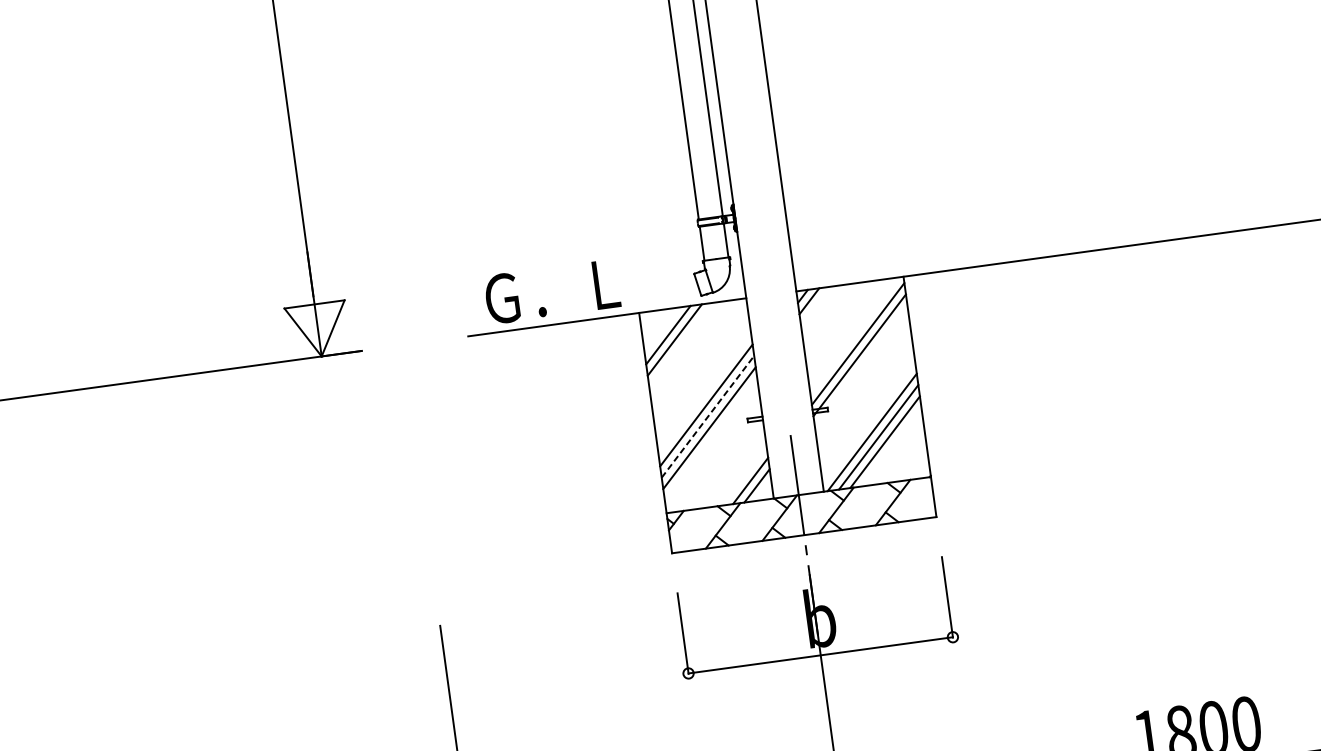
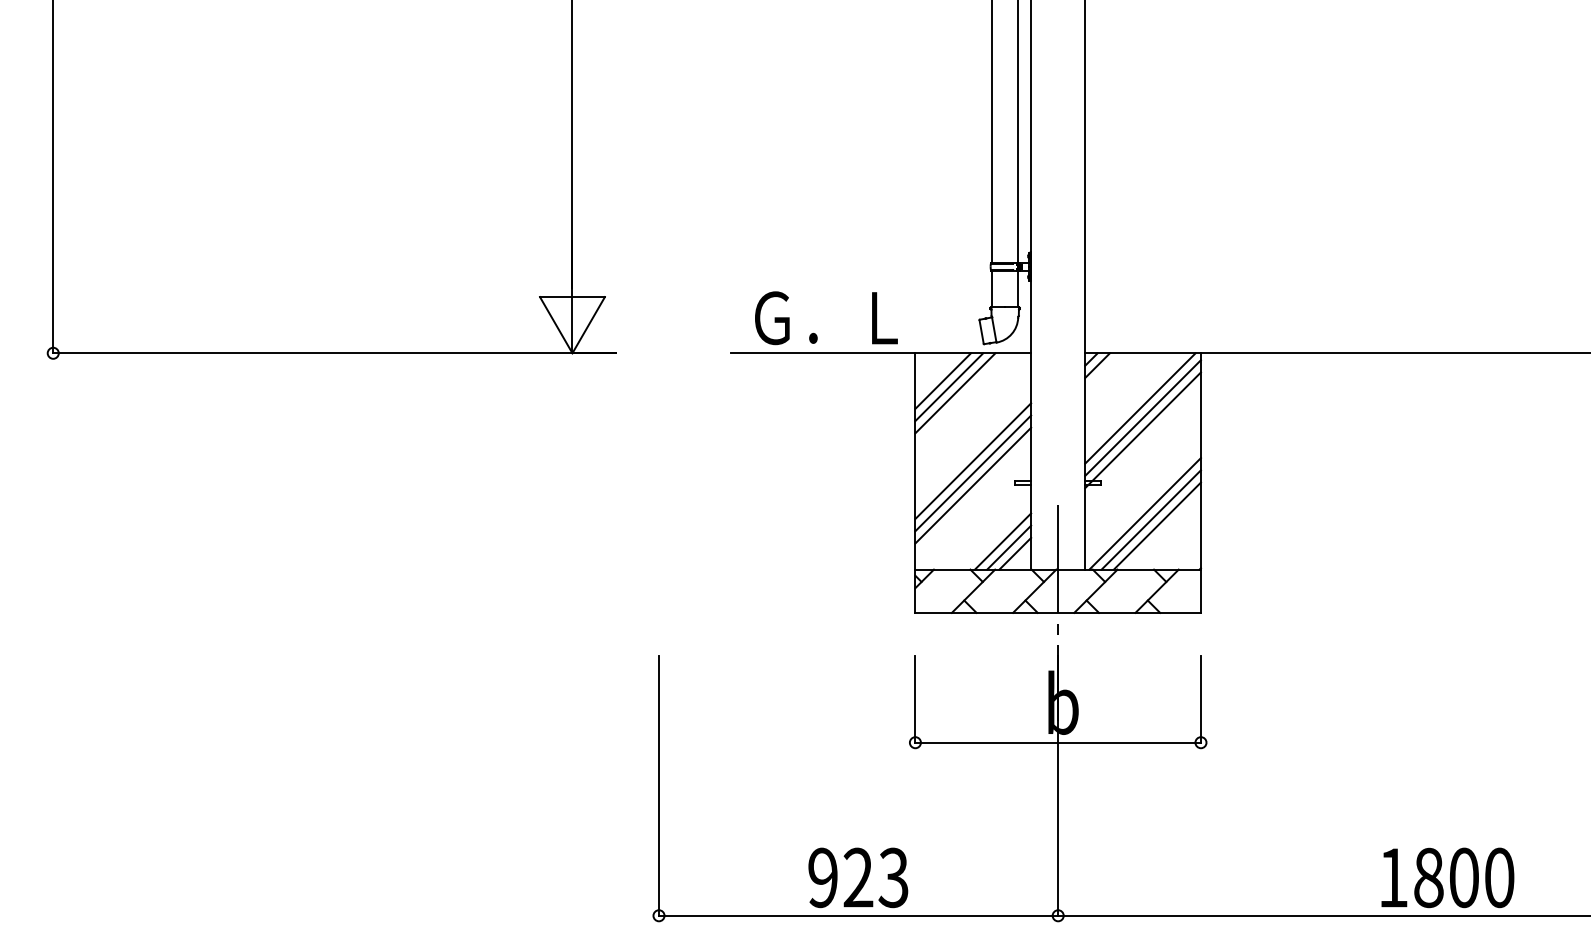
line: (854, 335) -> (1140, 408), added
line: (681, 345) -> (955, 393), added
line: (708, 416) -> (973, 473), dashed -> solid
line: (743, 476) -> (1002, 541), added

